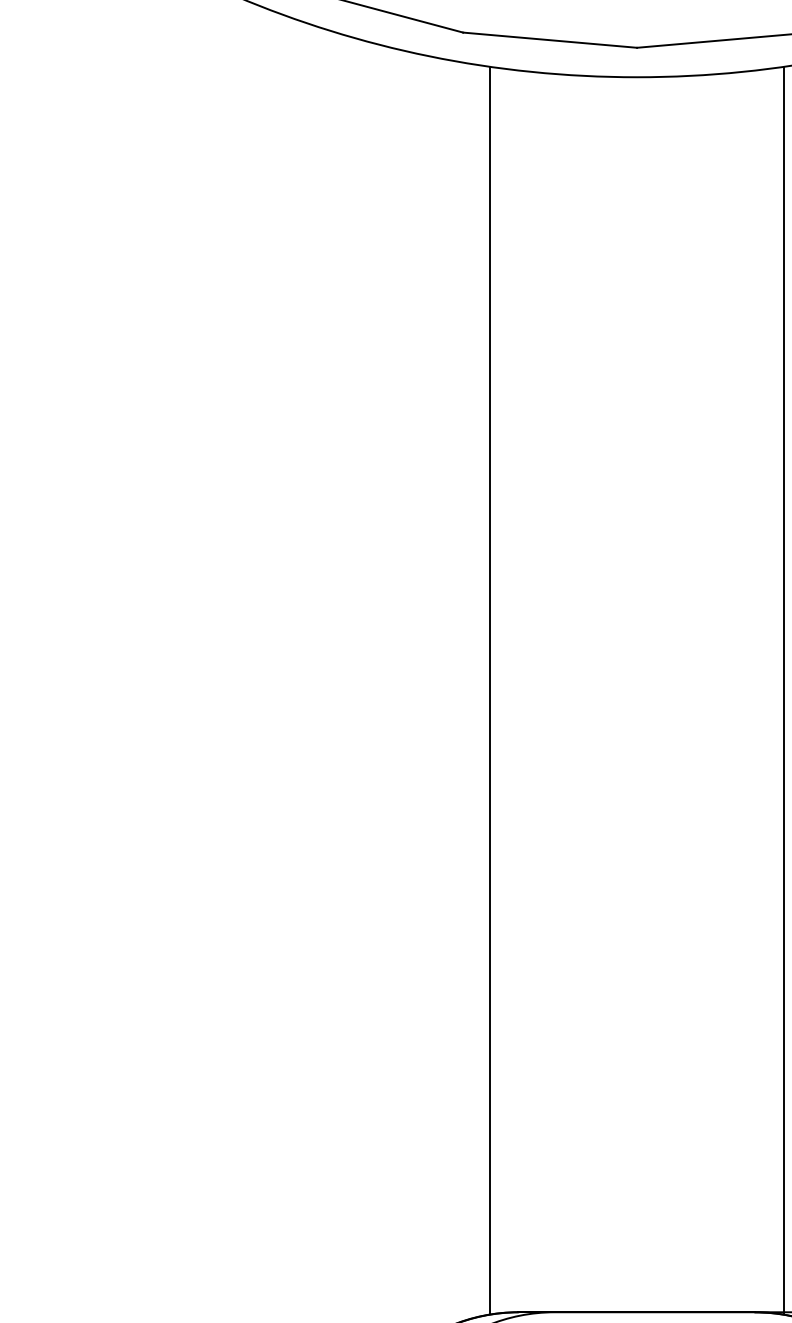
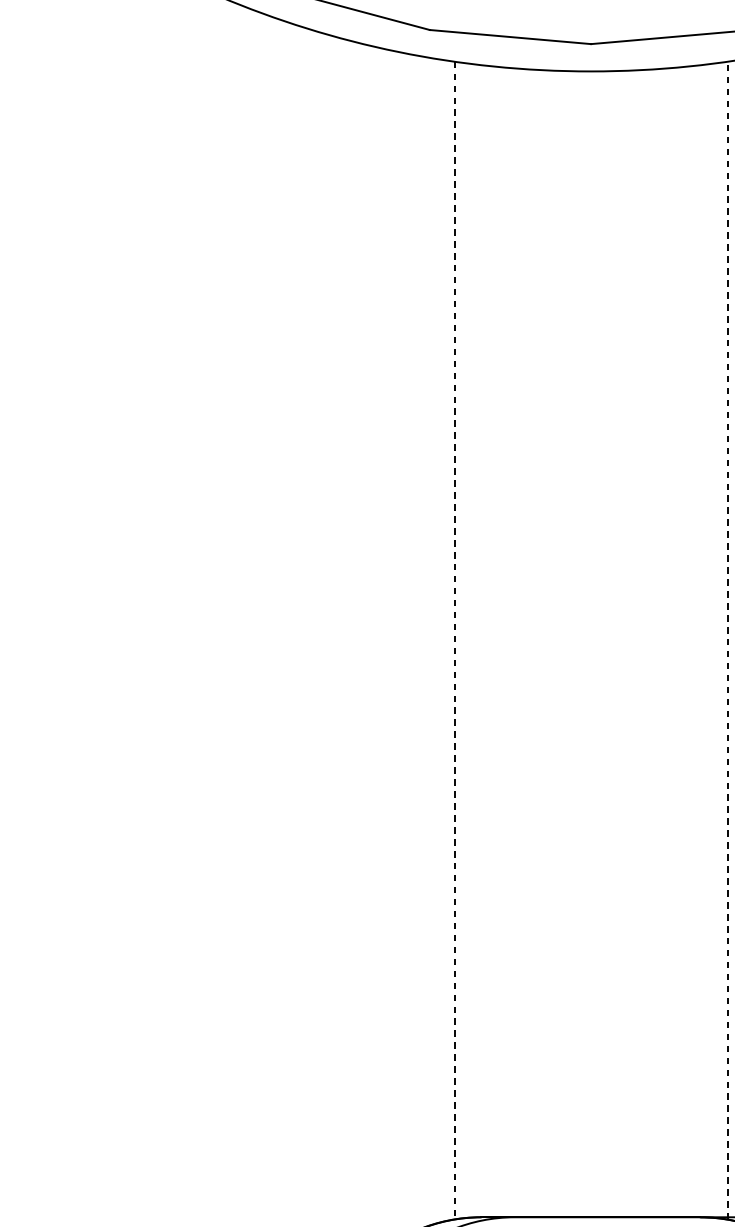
line: (784, 690) -> (727, 640), solid -> dashed
line: (489, 691) -> (454, 641), solid -> dashed

